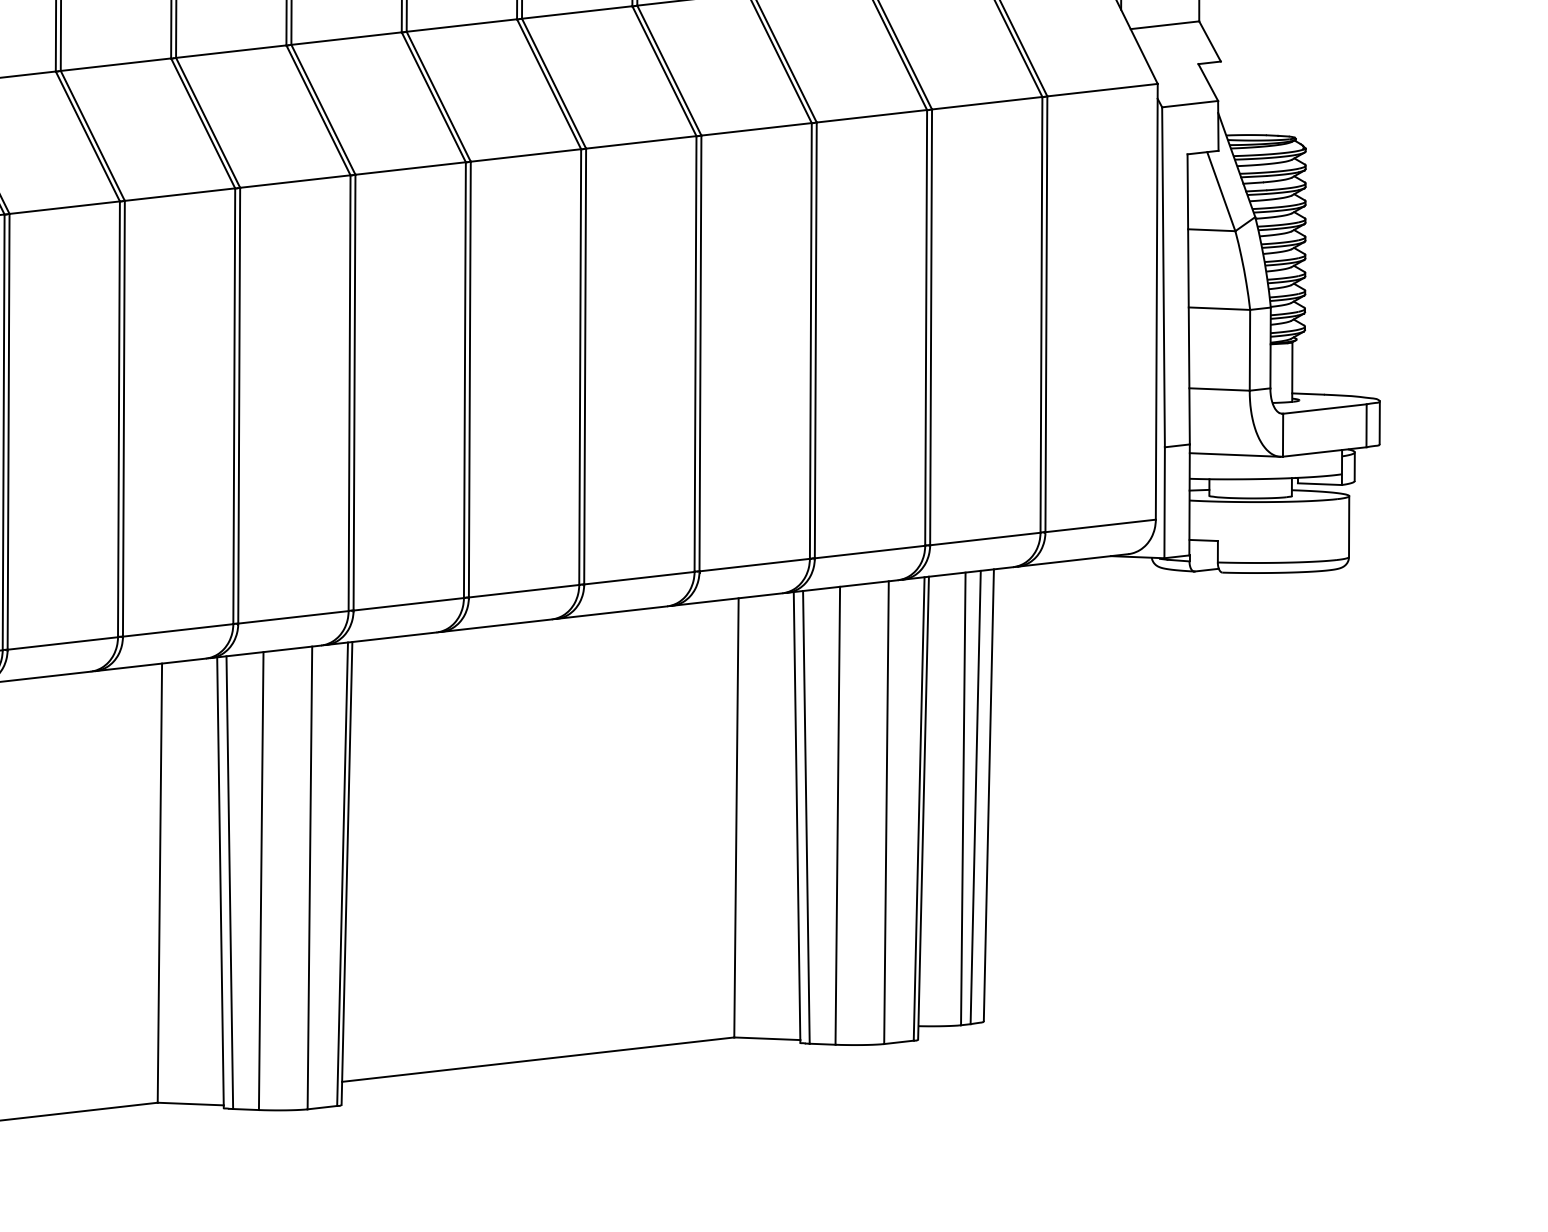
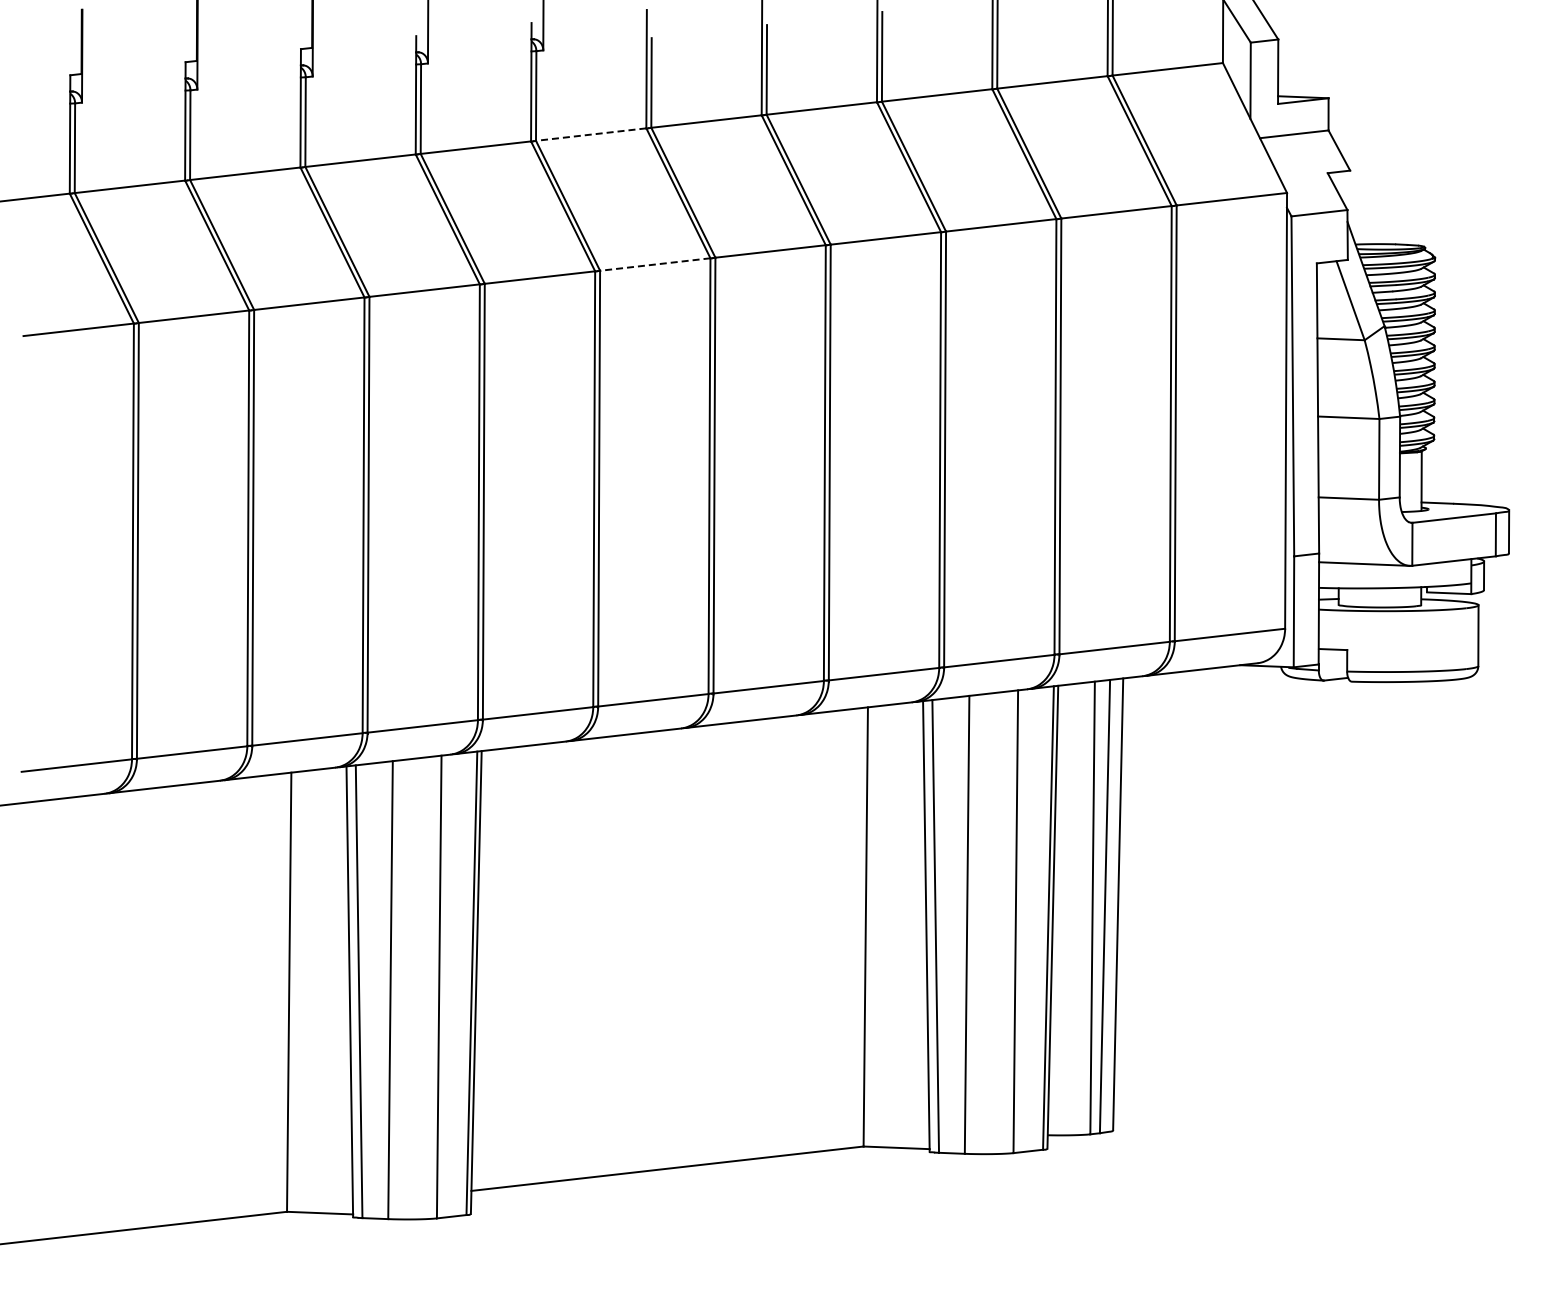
line: (462, 25) -> (591, 134), solid -> dashed
line: (526, 155) -> (655, 264), solid -> dashed

